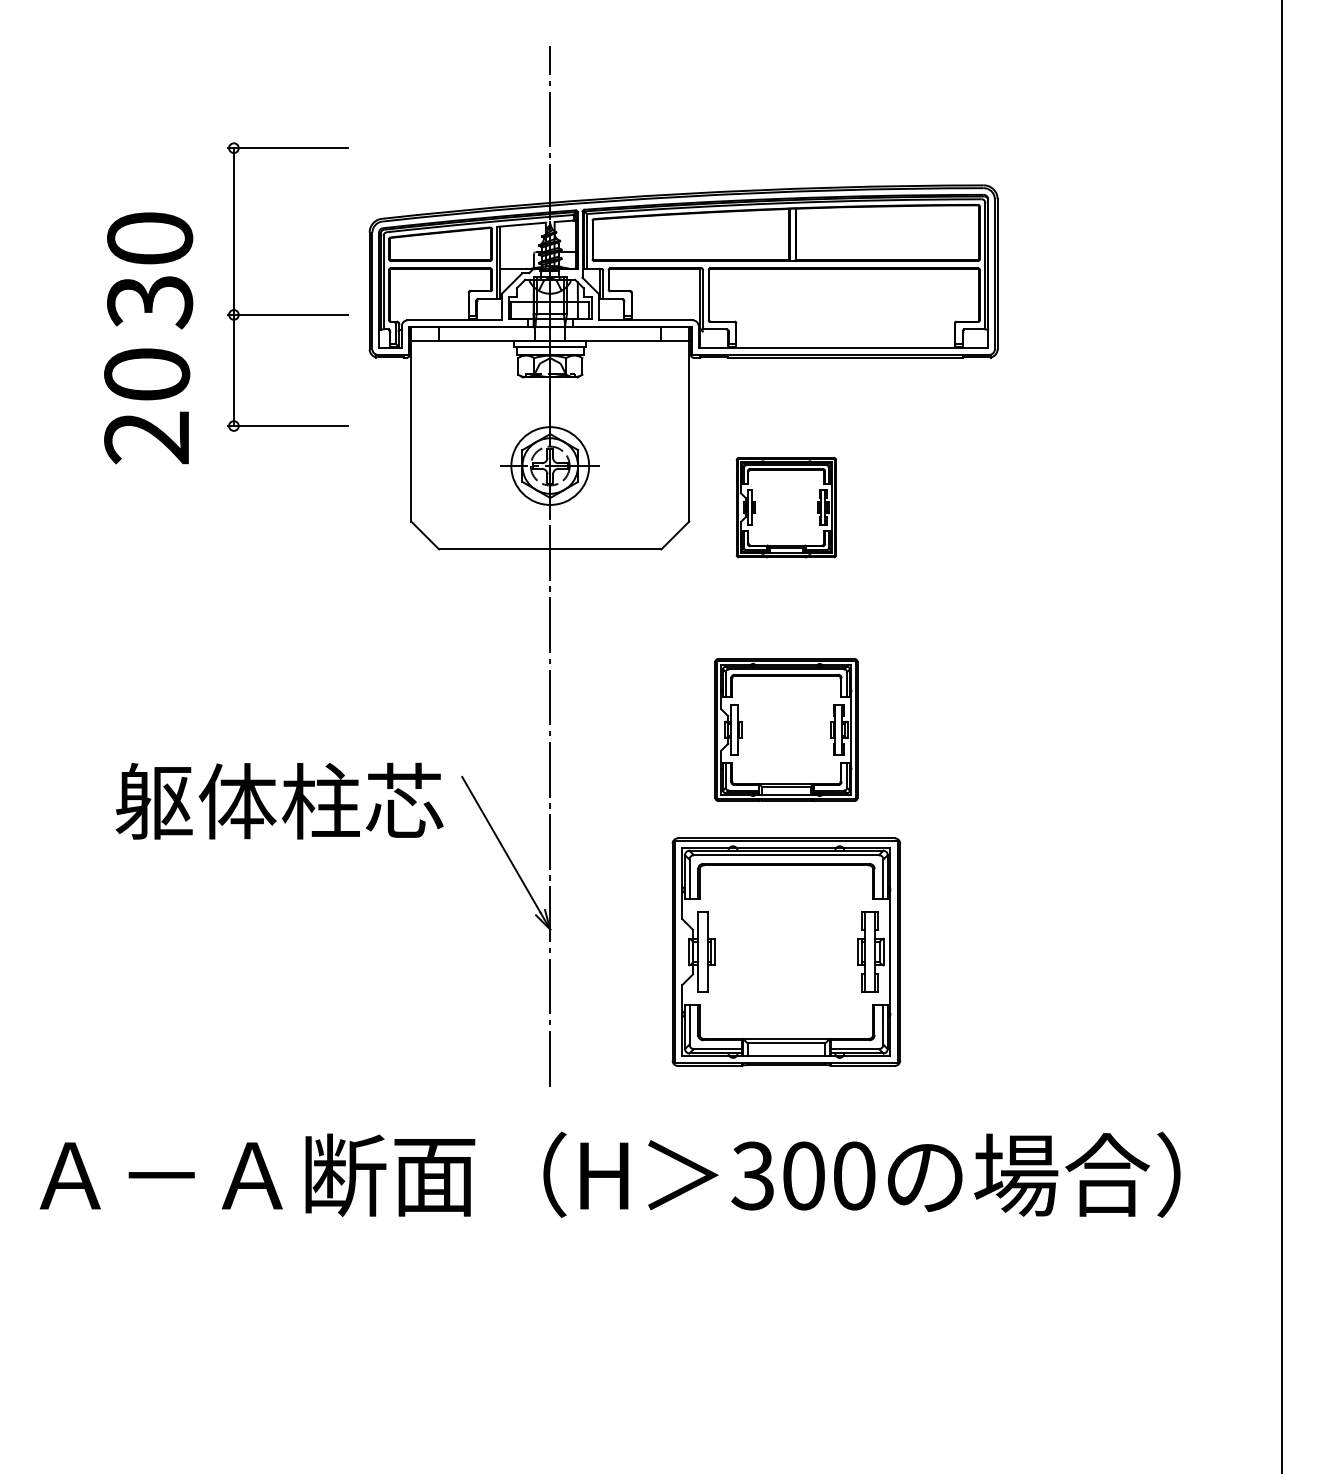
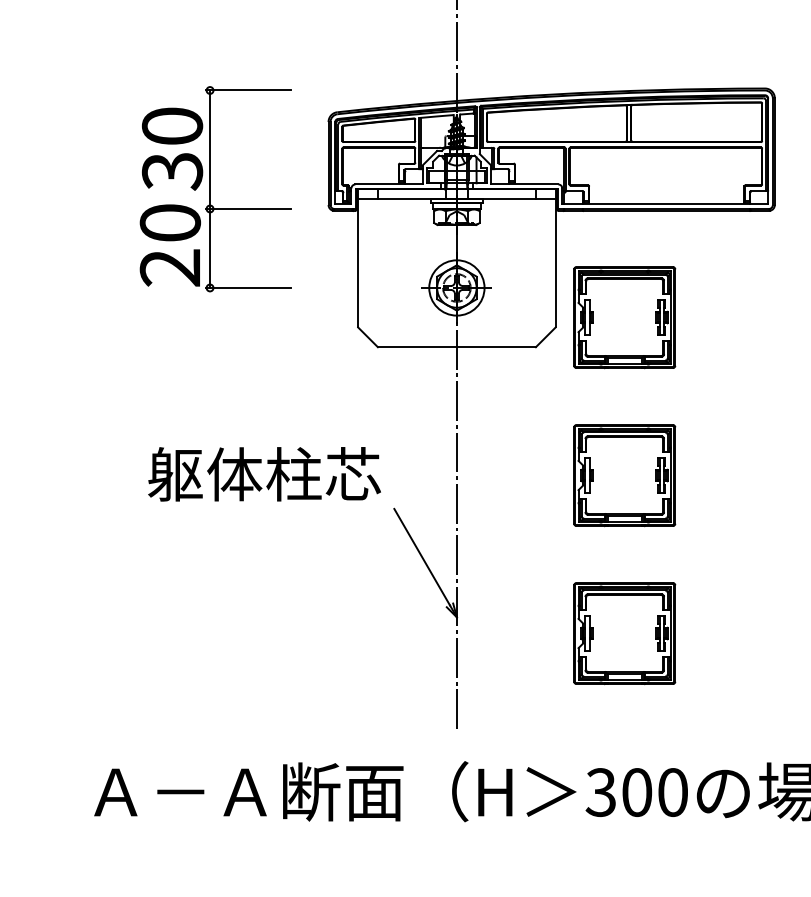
part: (287, 314) -> (248, 208), moved
part: (786, 507) -> (624, 317), size x1.43
text: (279, 800) -> (264, 473), moved
part: (786, 952) -> (624, 633), size x0.62

